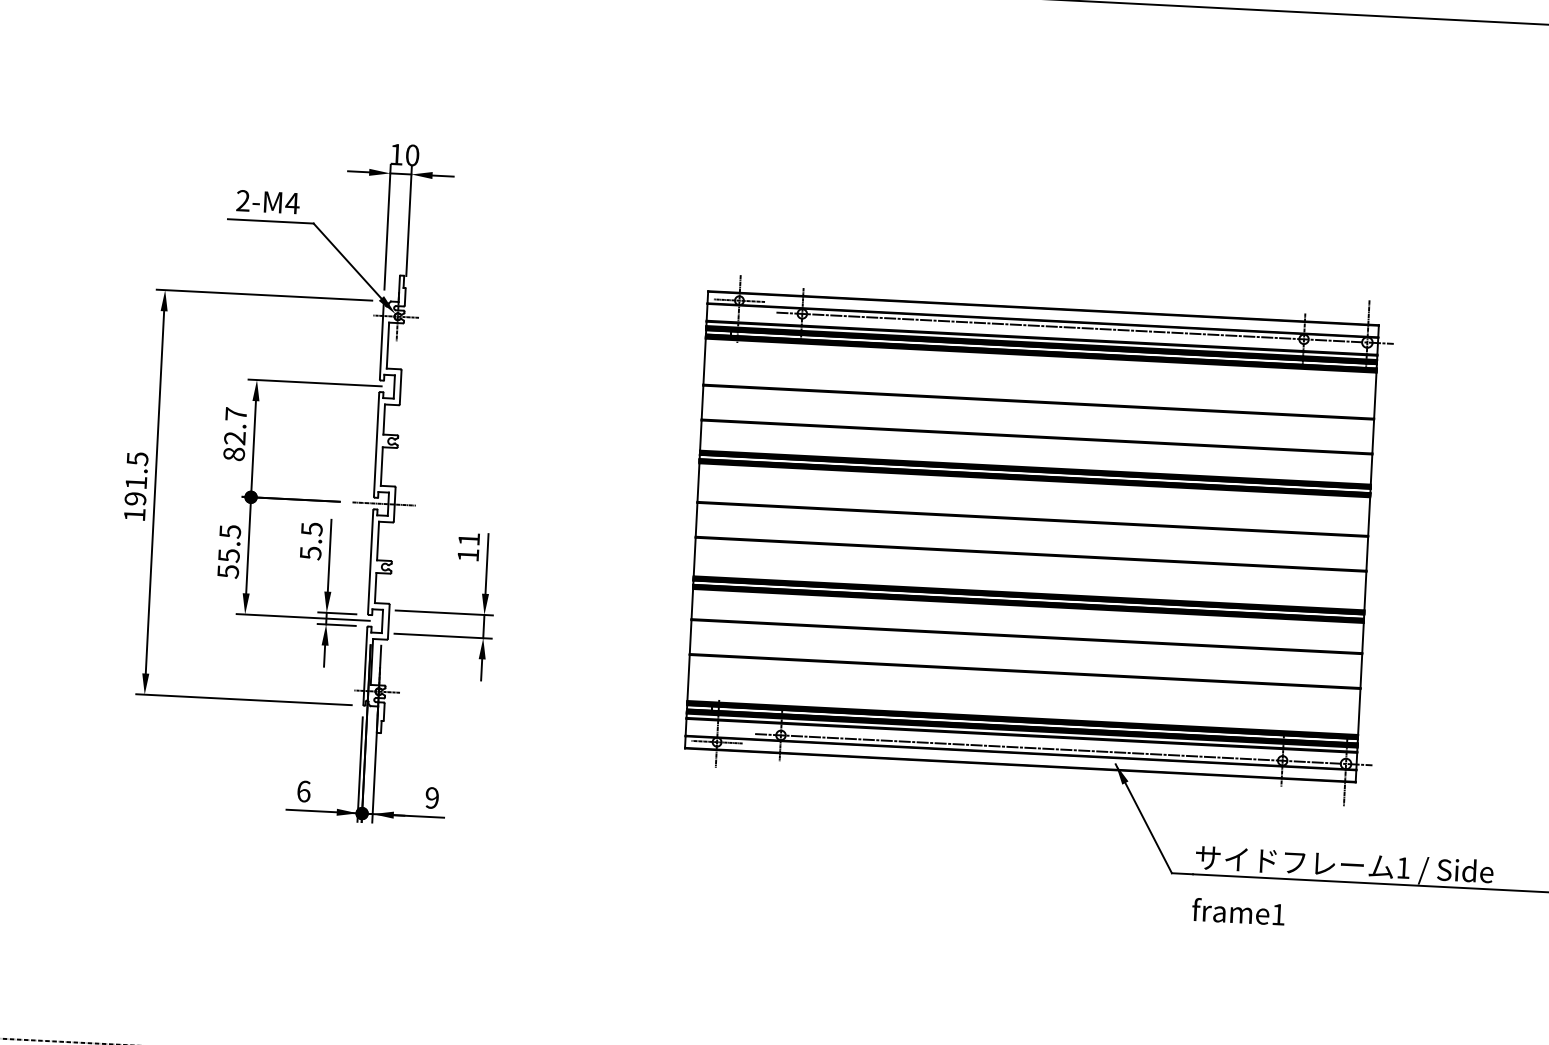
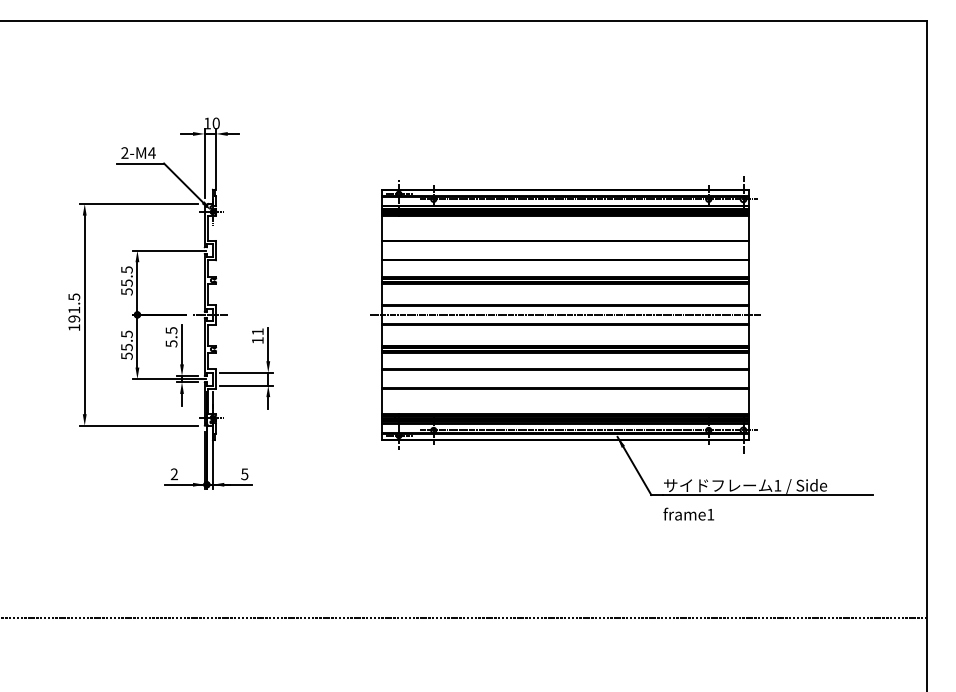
text: (234, 433) -> (126, 280), 82.7 -> 55.5
line: (1032, 536) -> (565, 314), added
text: (303, 791) -> (174, 474), 6 -> 2
text: (431, 798) -> (244, 474), 9 -> 5

